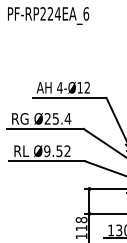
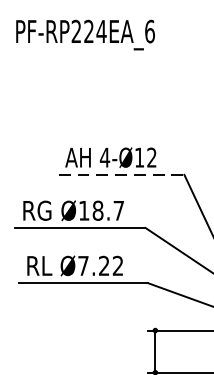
line: (69, 97) -> (121, 174), solid -> dashed
text: (57, 118) -> (100, 210), Ø25.4 -> Ø18.7
text: (53, 151) -> (94, 266), Ø9.52 -> Ø7.22

